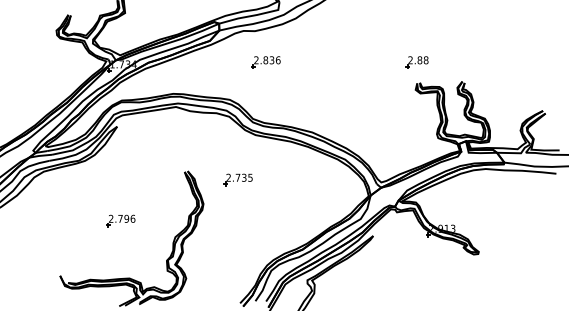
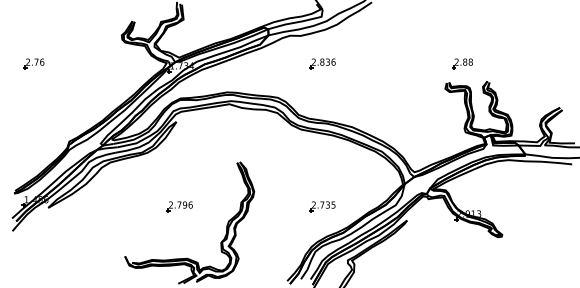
part: (265, 61) -> (322, 63), moved
part: (416, 61) -> (462, 63), moved
part: (238, 179) -> (322, 206), moved

